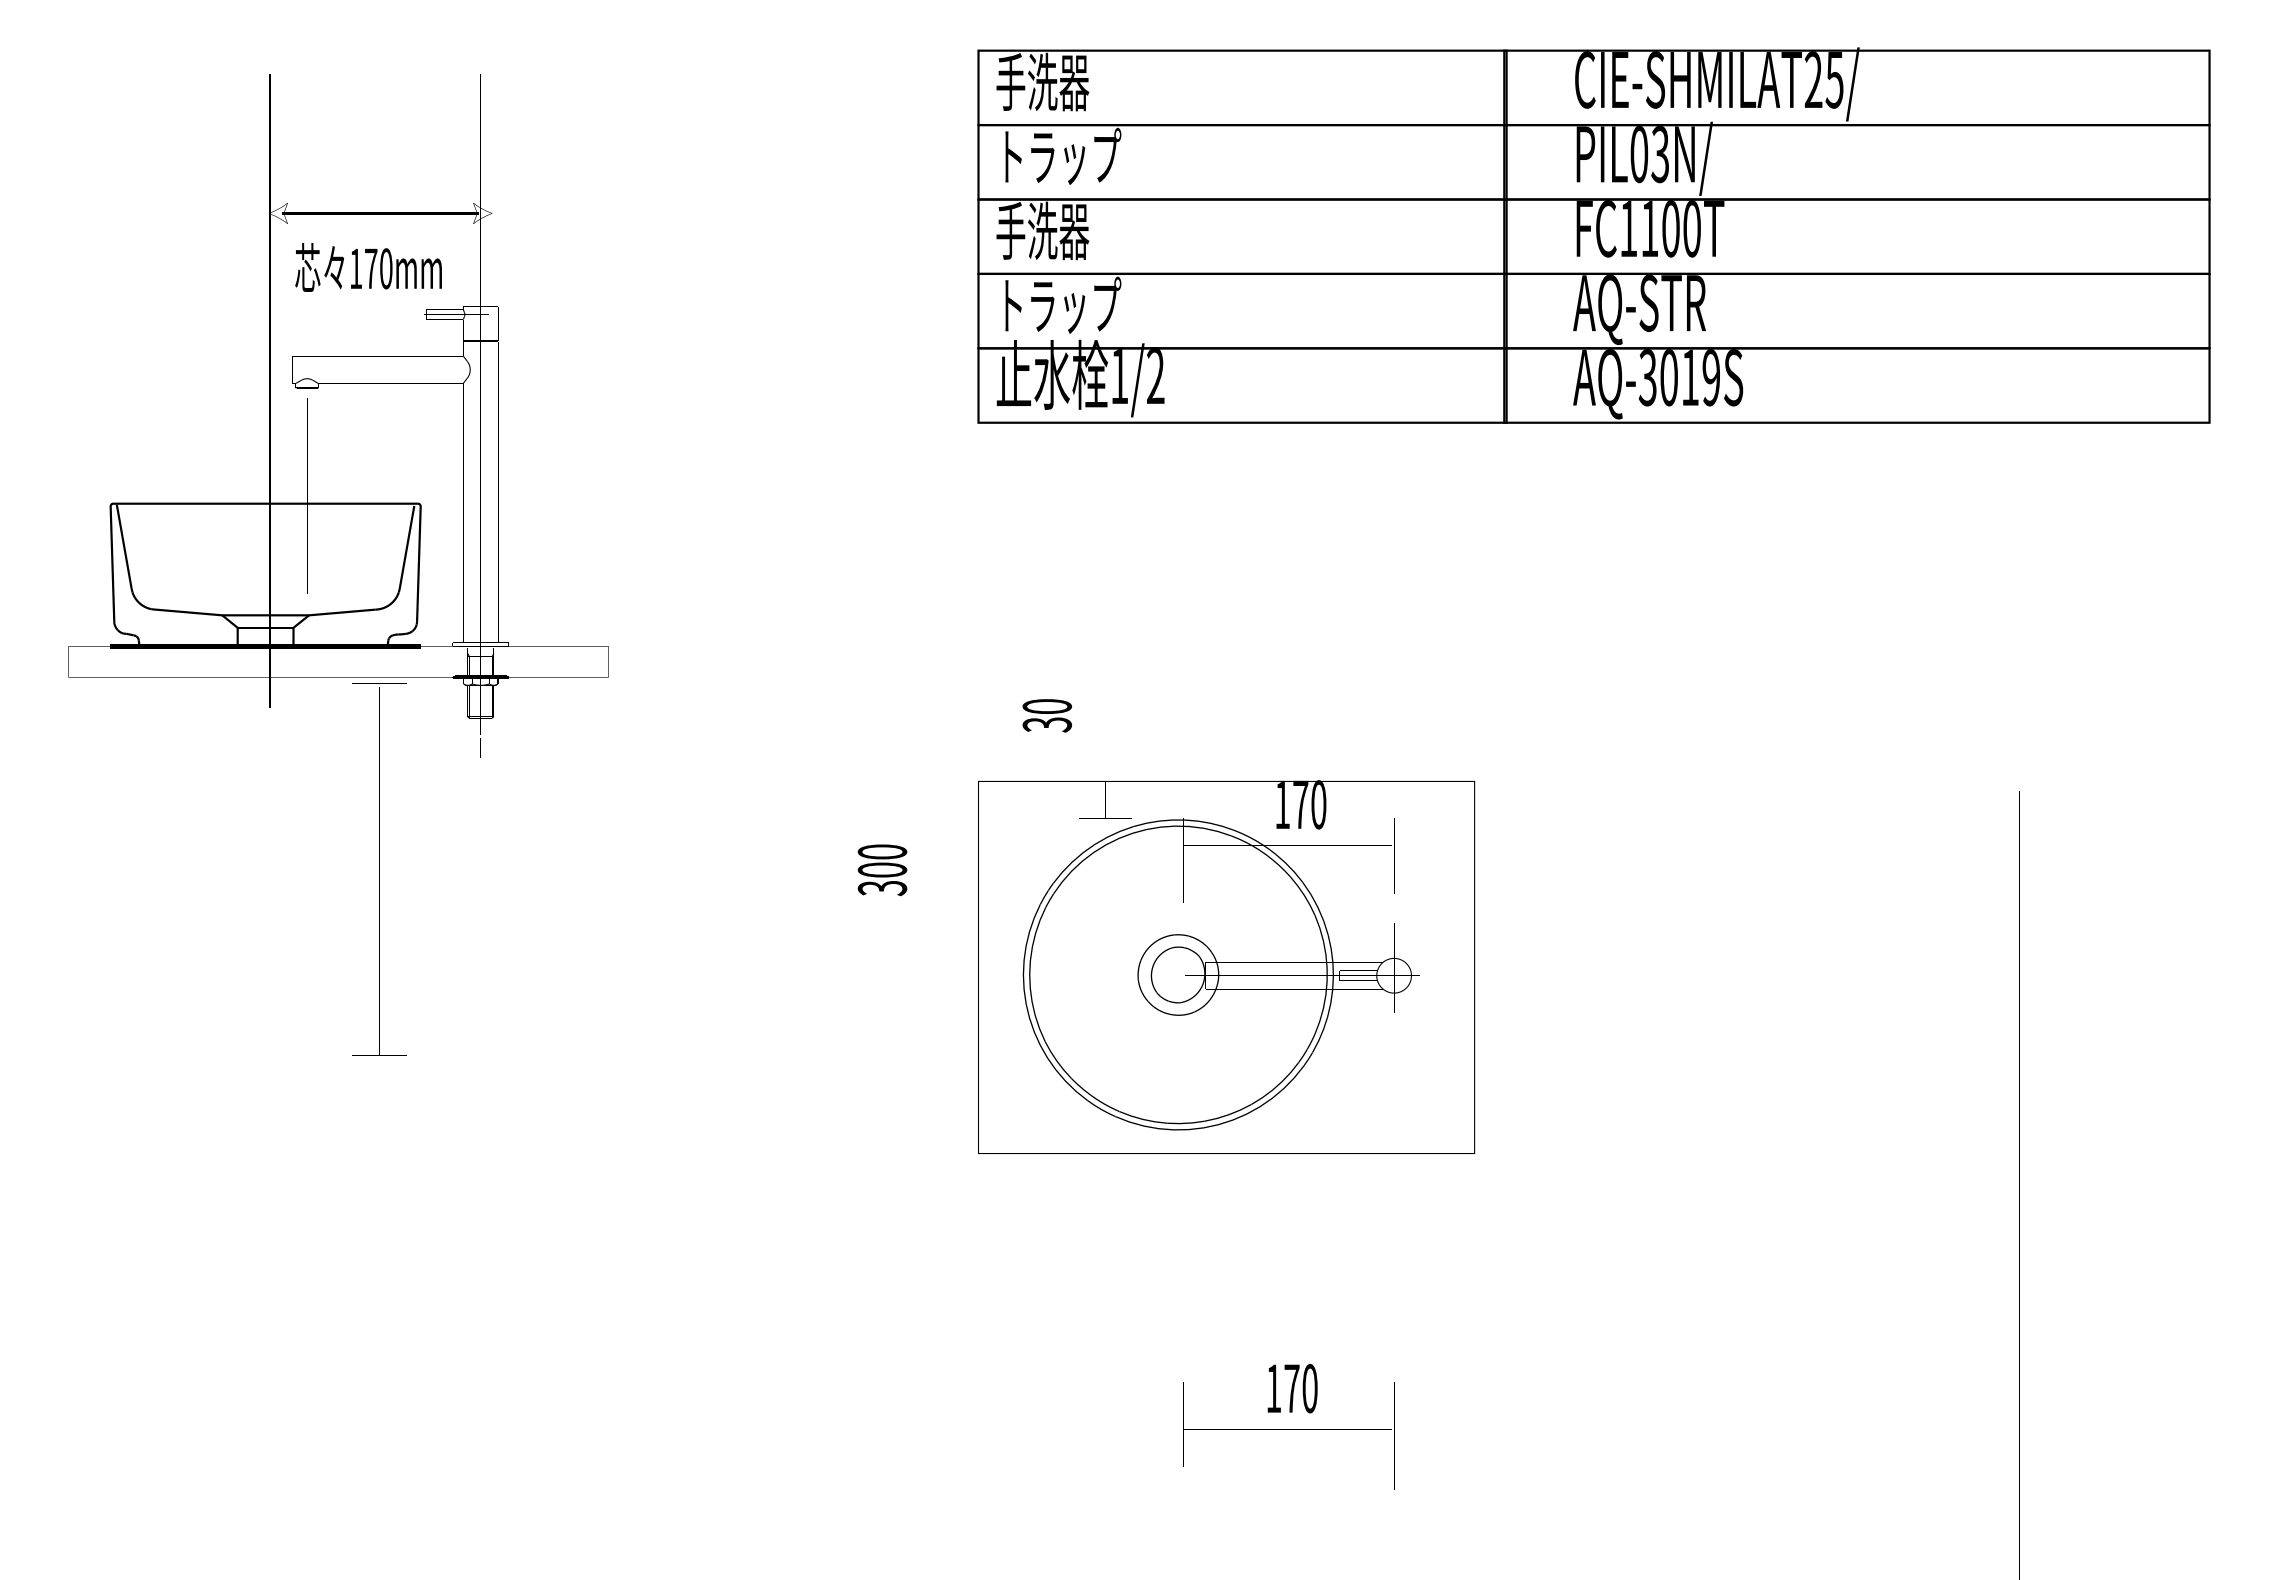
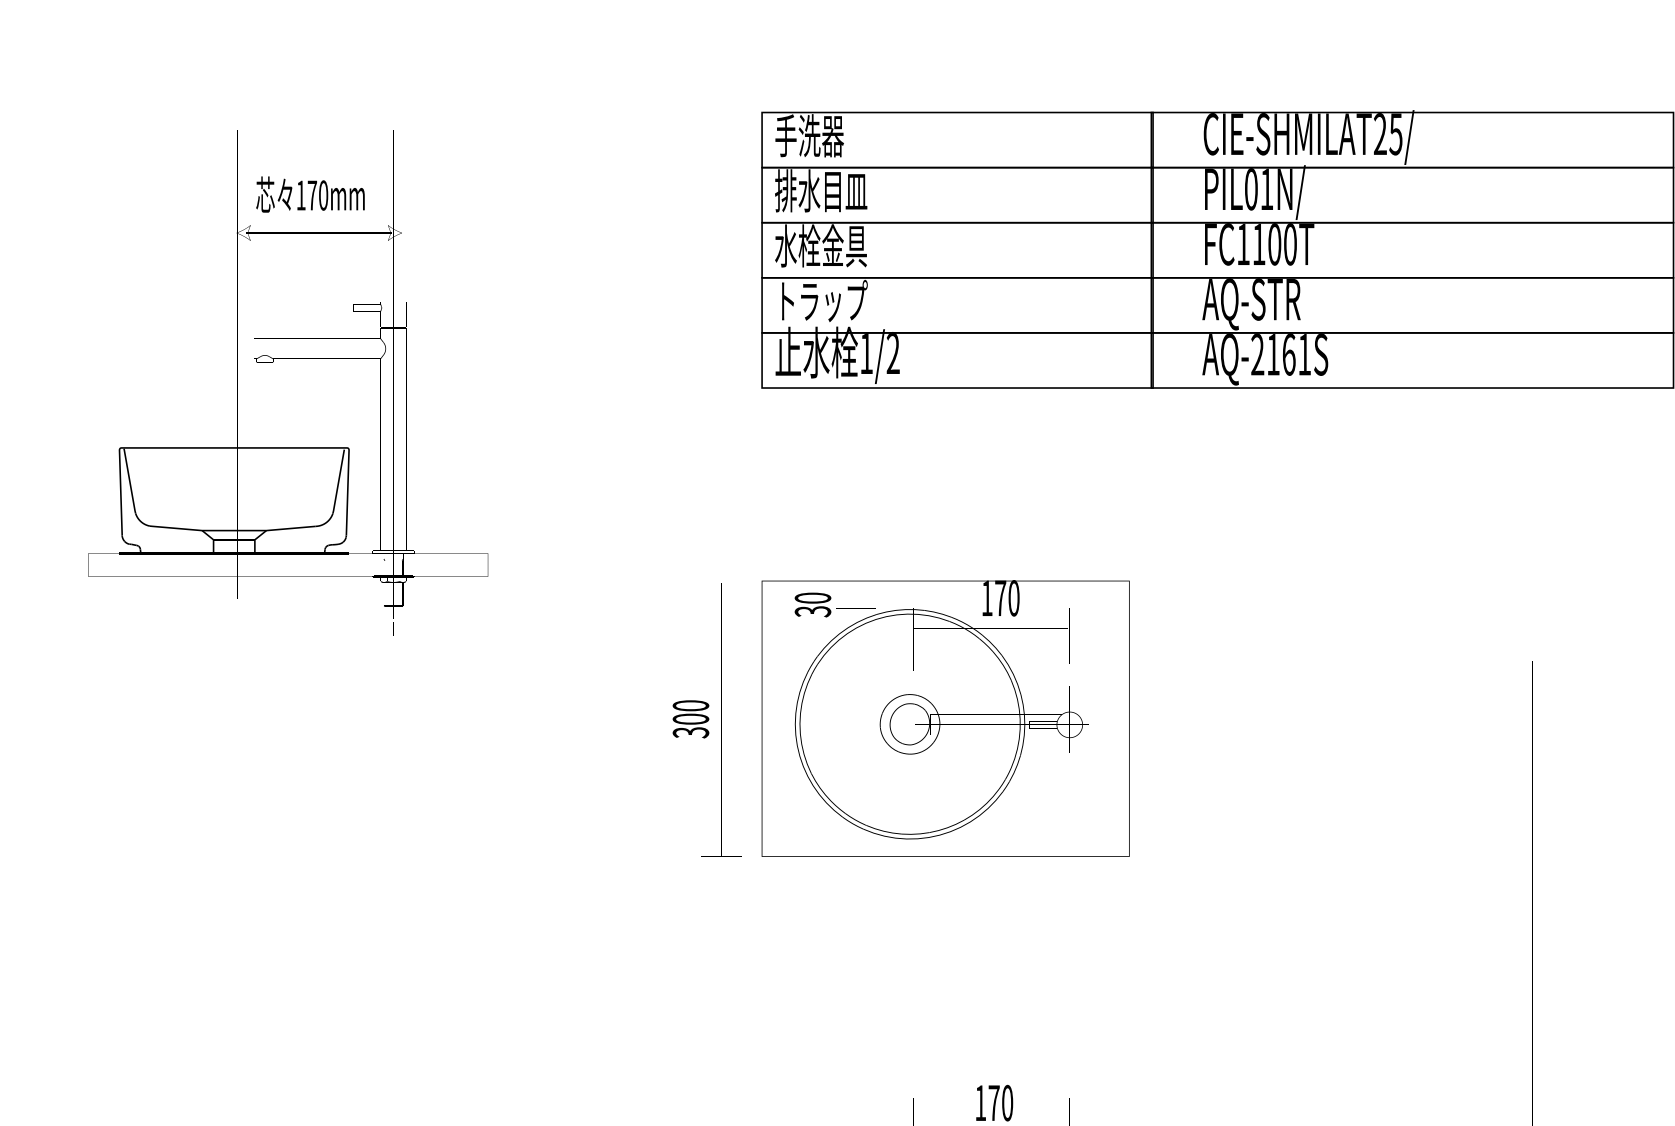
text: (1659, 154) -> (1266, 189), PIL03N/ -> PIL01N/
text: (1058, 156) -> (821, 190), トラップ -> 排水目皿
text: (1058, 230) -> (821, 245), 手洗器 -> 水栓金具
text: (368, 267) -> (310, 194), moved
text: (1678, 377) -> (1280, 354), AQ-3019S -> AQ-2161S
part: (379, 869) -> (721, 718), moved
text: (1226, 966) -> (945, 718), moved

